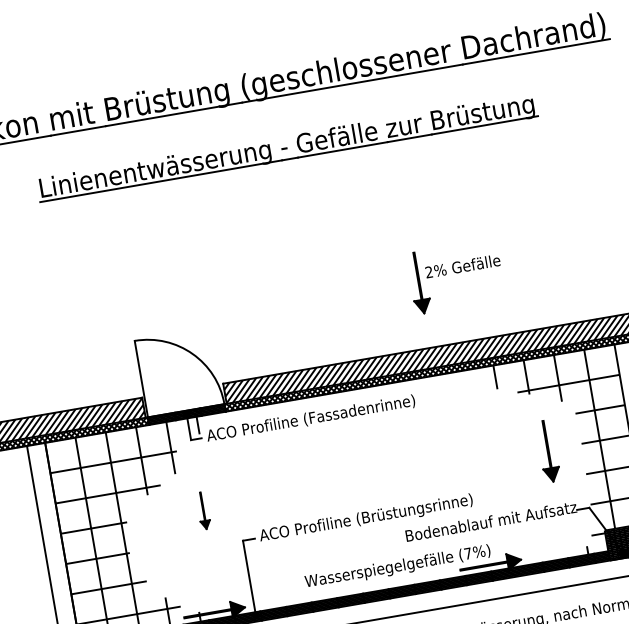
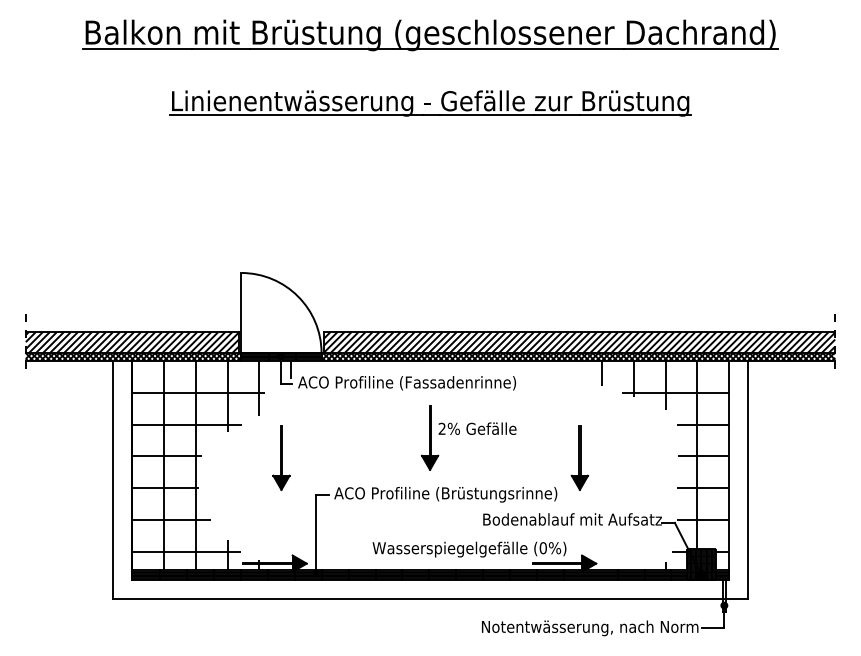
part: (455, 276) -> (468, 437), moved
part: (547, 450) -> (579, 457), moved
part: (203, 510) -> (281, 457), size x1.67
text: (467, 554) -> (542, 548), (7%) -> (0%)

